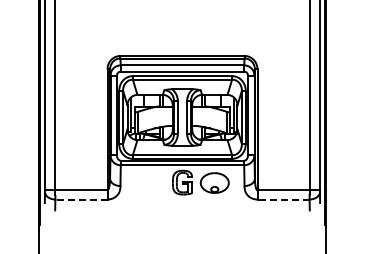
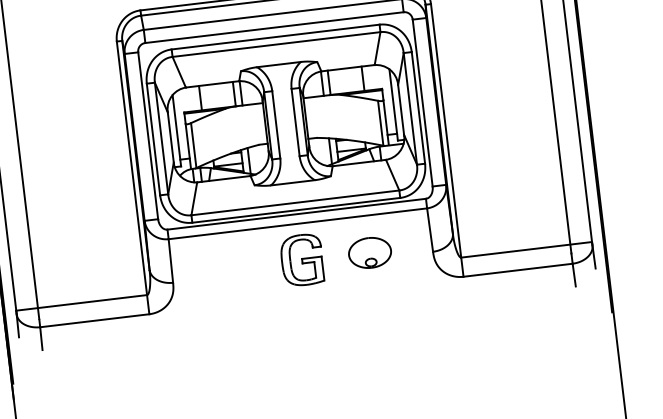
part: (214, 182) -> (369, 251), size x0.71
line: (80, 199) -> (92, 320), dashed -> solid
line: (283, 199) -> (517, 270), dashed -> solid

